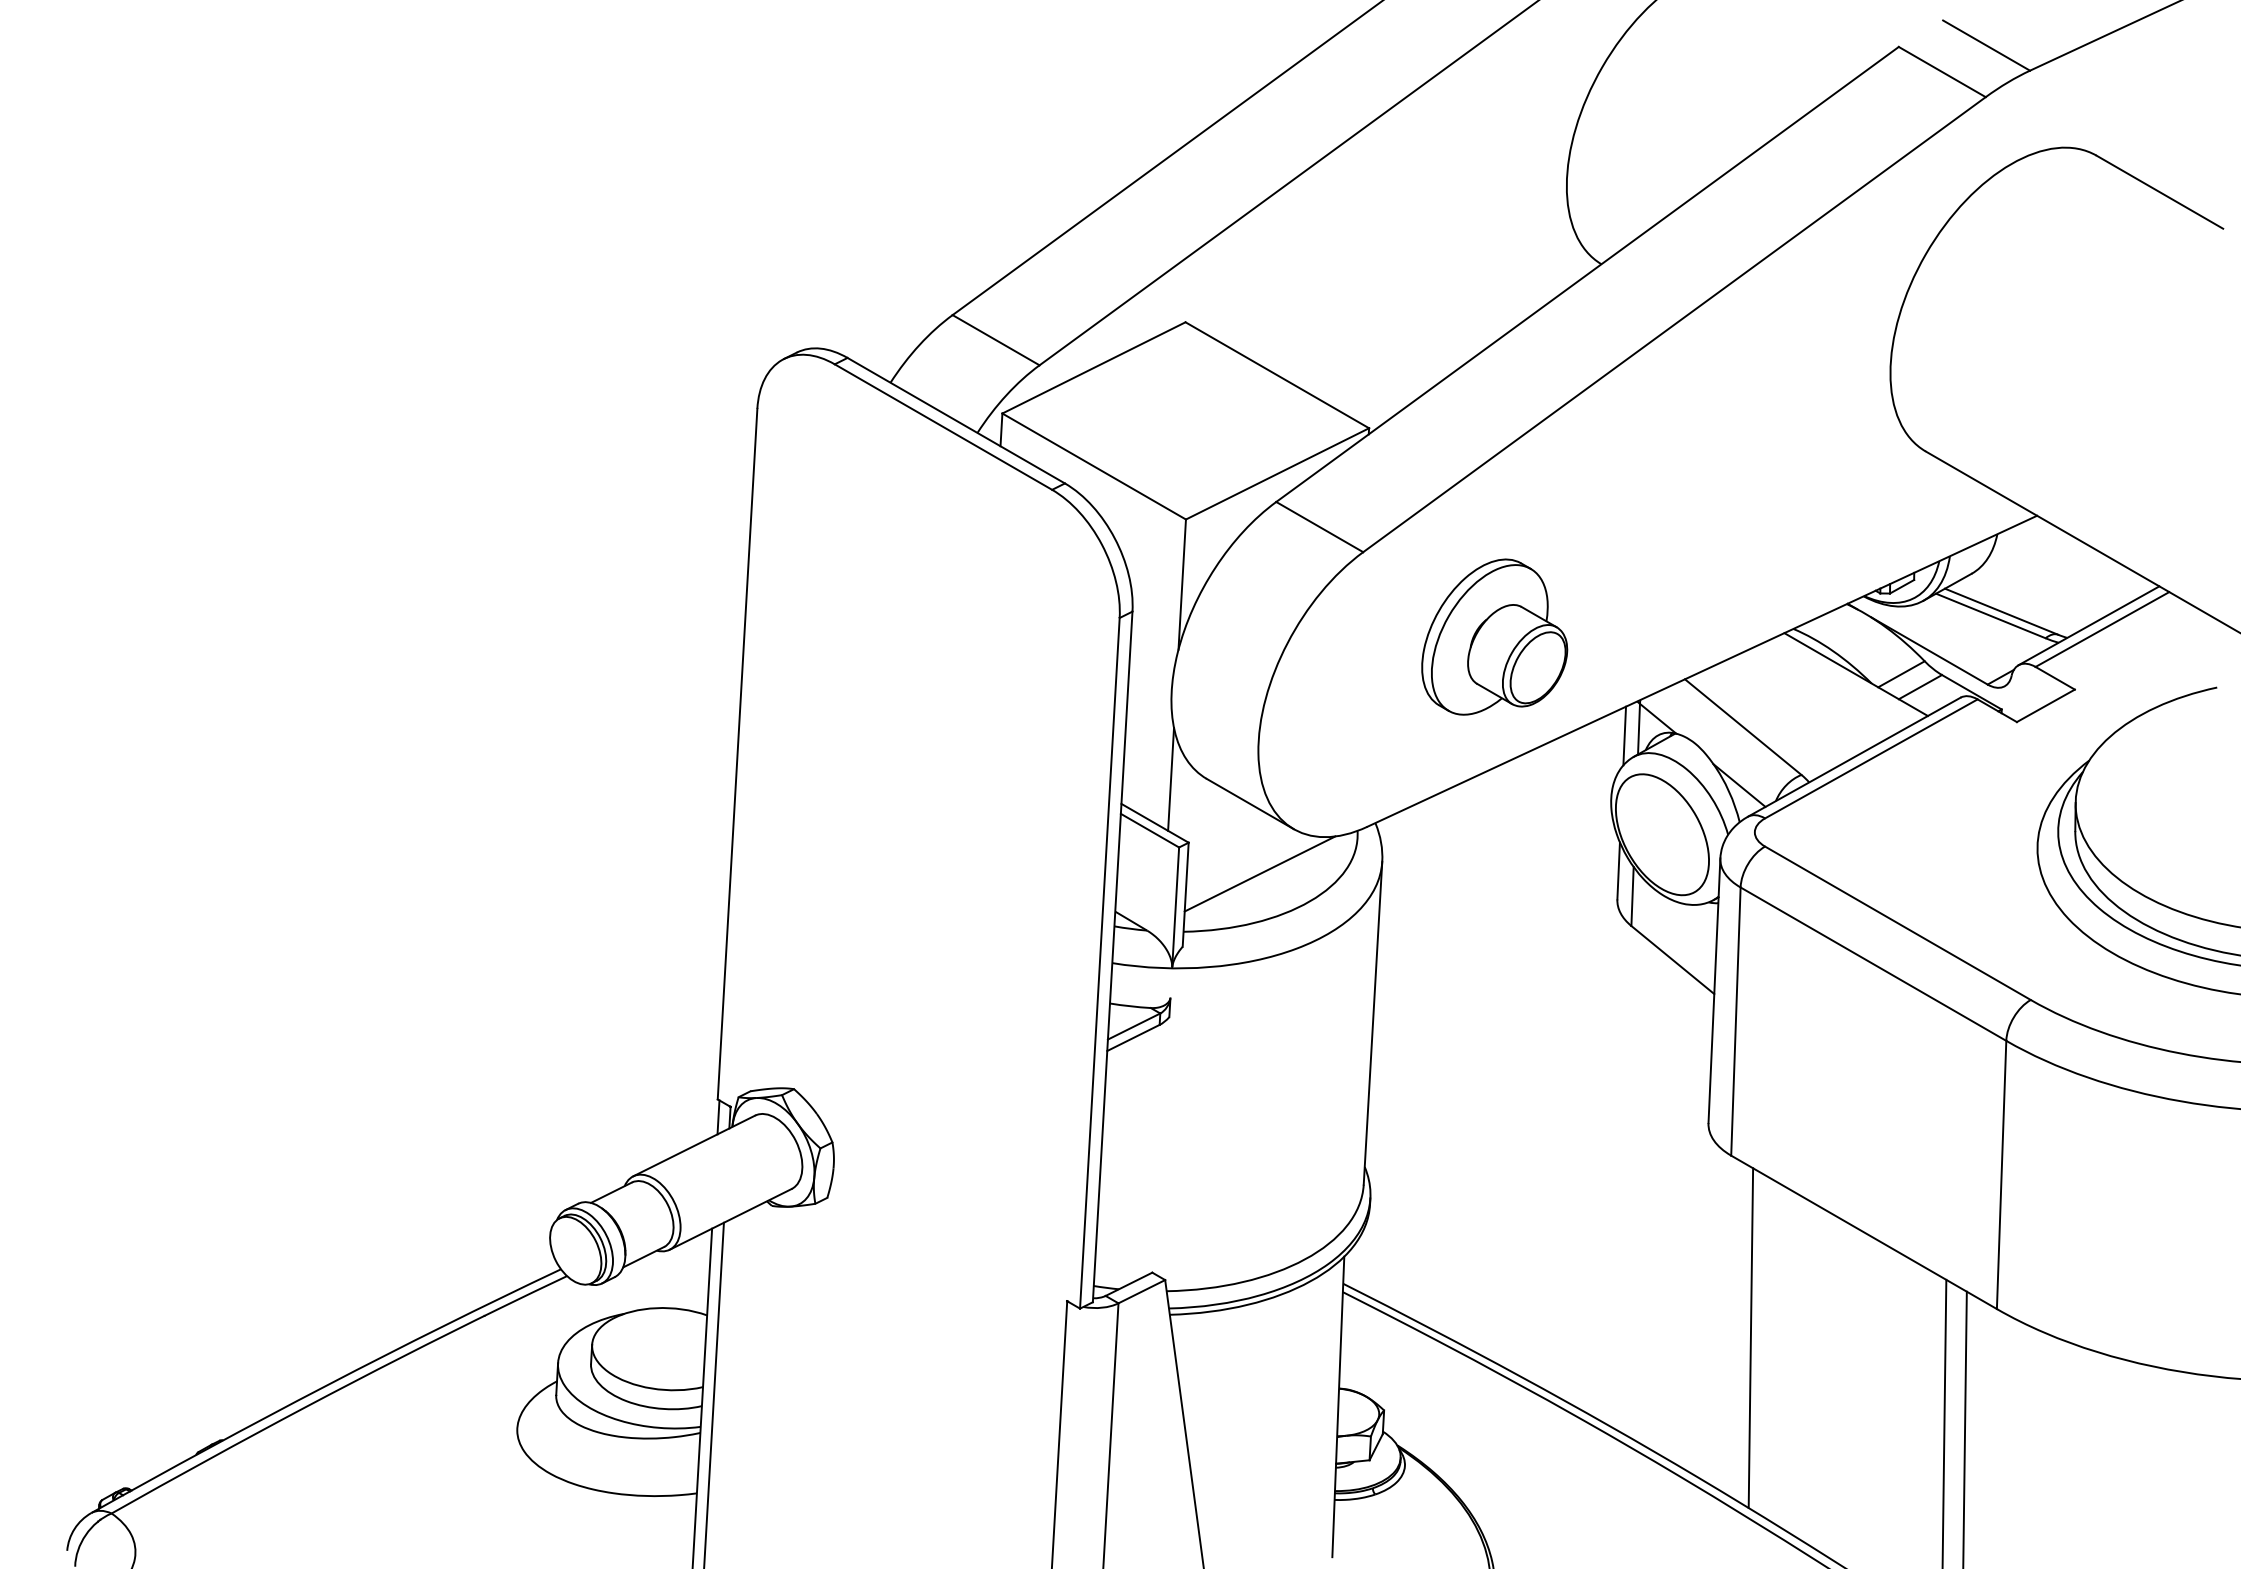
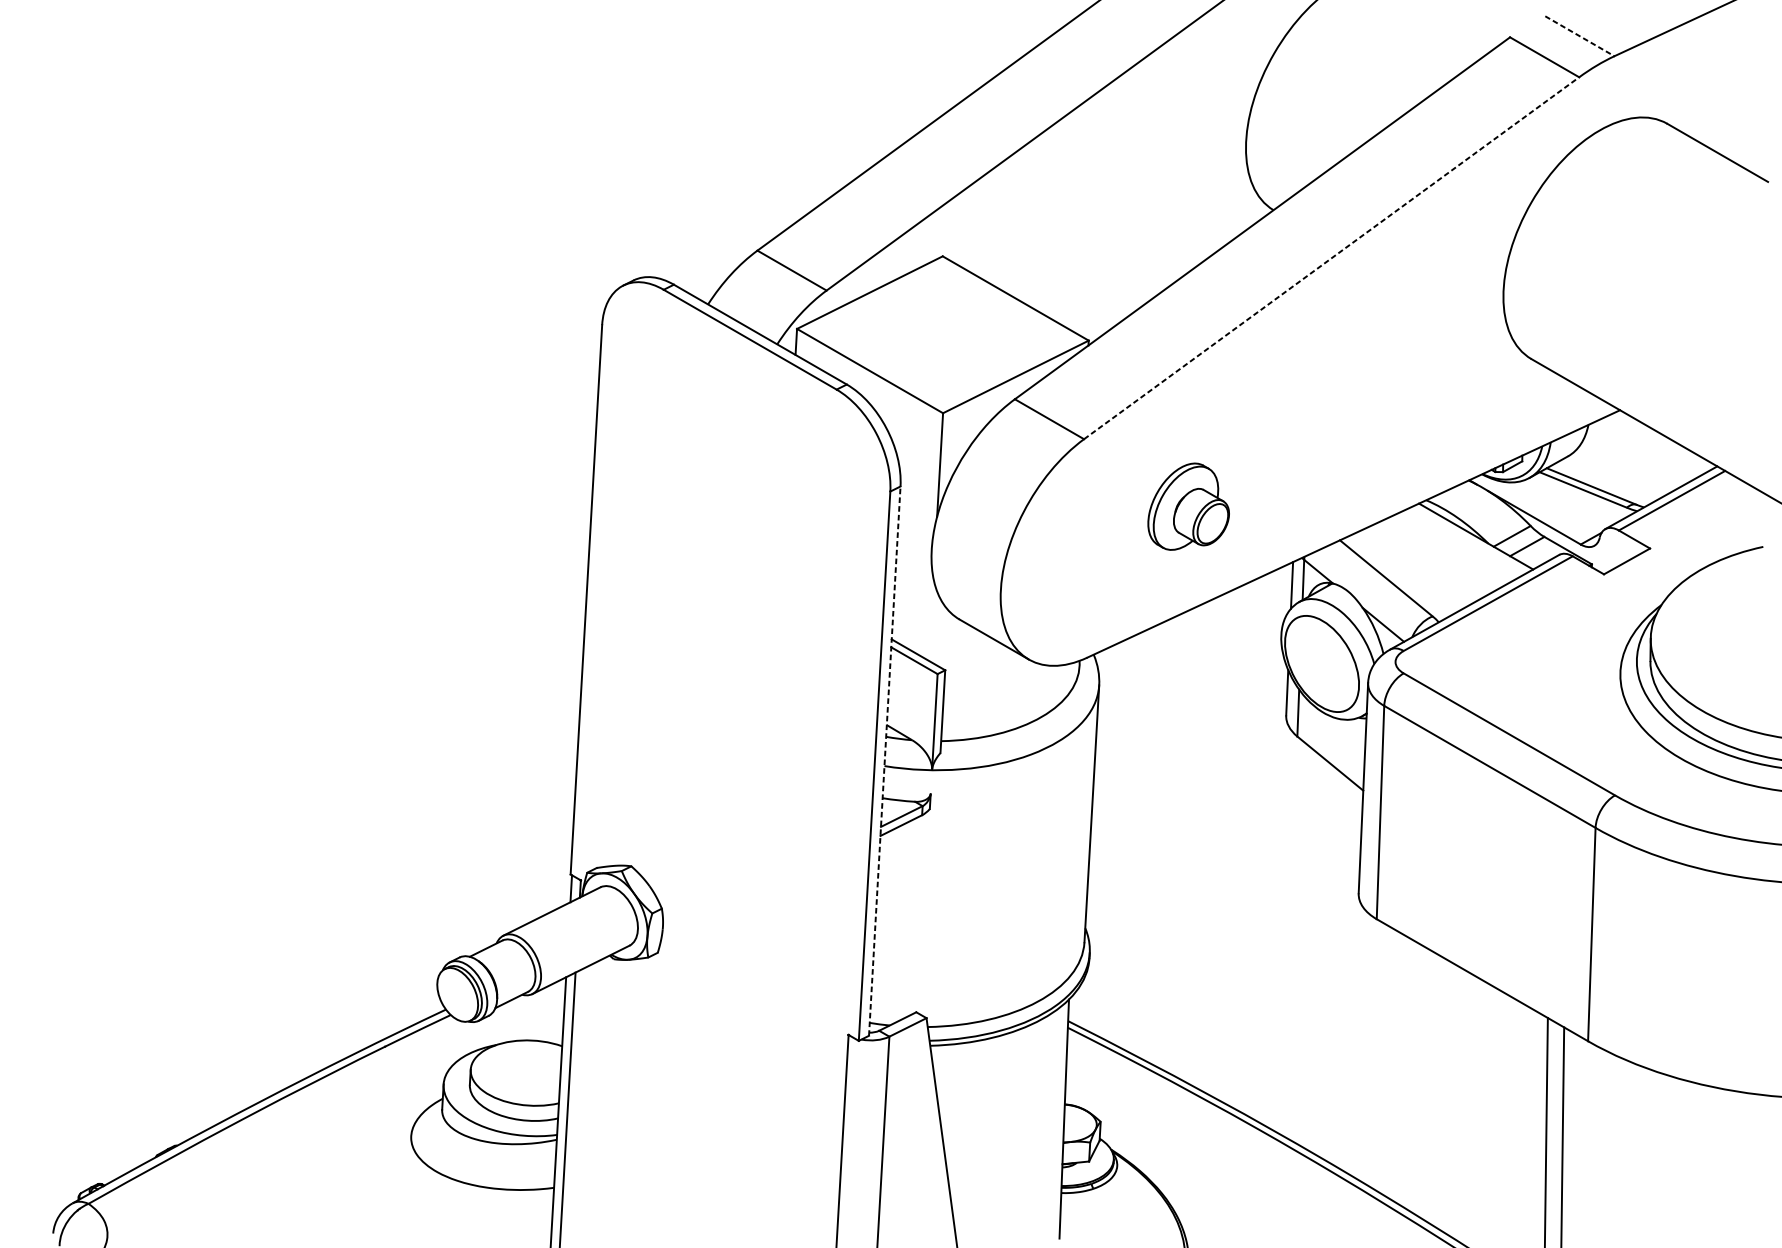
line: (1987, 45) -> (1580, 36), solid -> dashed
line: (1674, 324) -> (1331, 258), solid -> dashed
part: (1494, 636) -> (1188, 506), size x0.7
line: (1171, 778) -> (931, 619), removed
line: (1259, 873) -> (1001, 694), removed
line: (1112, 956) -> (884, 760), solid -> dashed
line: (1750, 1338) -> (1392, 1064), removed

